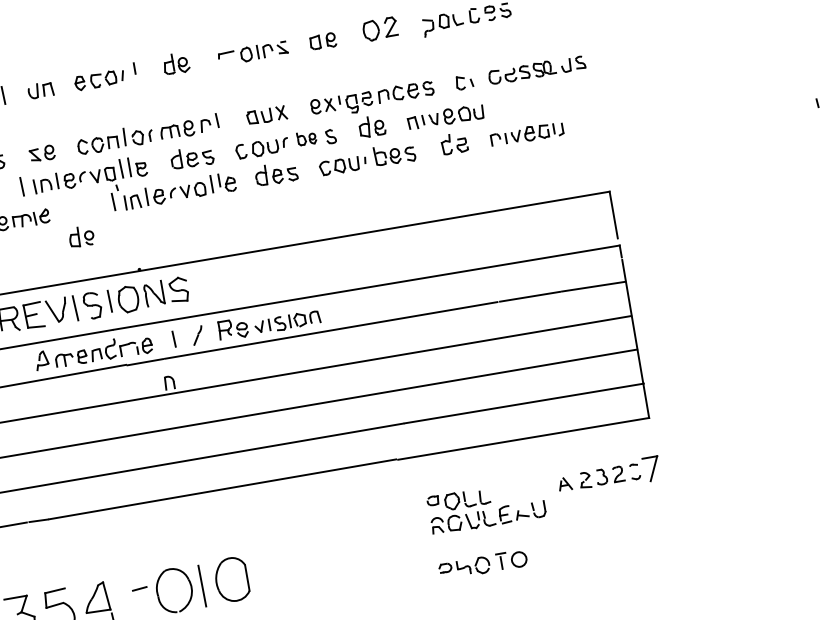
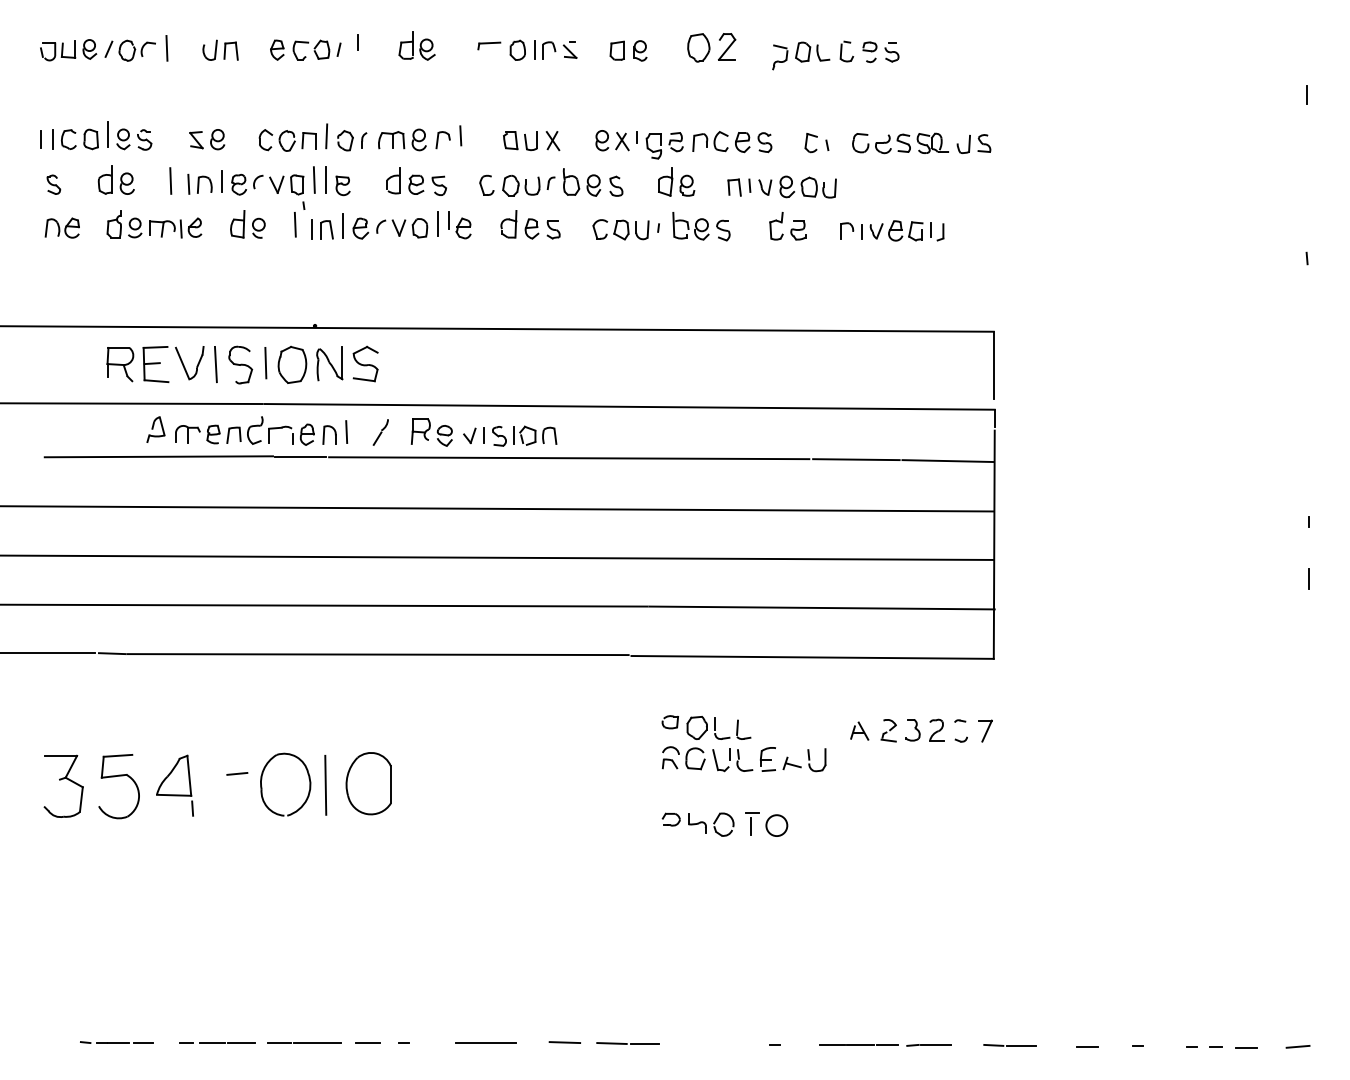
part: (306, 138) -> (581, 182), size x1.43
part: (81, 236) -> (247, 224), moved
part: (169, 382) -> (329, 434), moved
part: (652, 468) -> (985, 730), size x0.62

